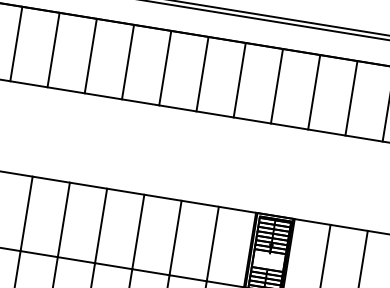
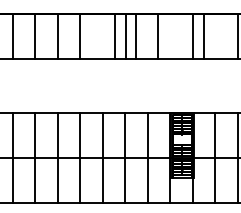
line: (164, 67) -> (114, 35), moved
line: (240, 79) -> (136, 35), moved
line: (276, 85) -> (157, 35), moved
line: (351, 97) -> (203, 35), moved

